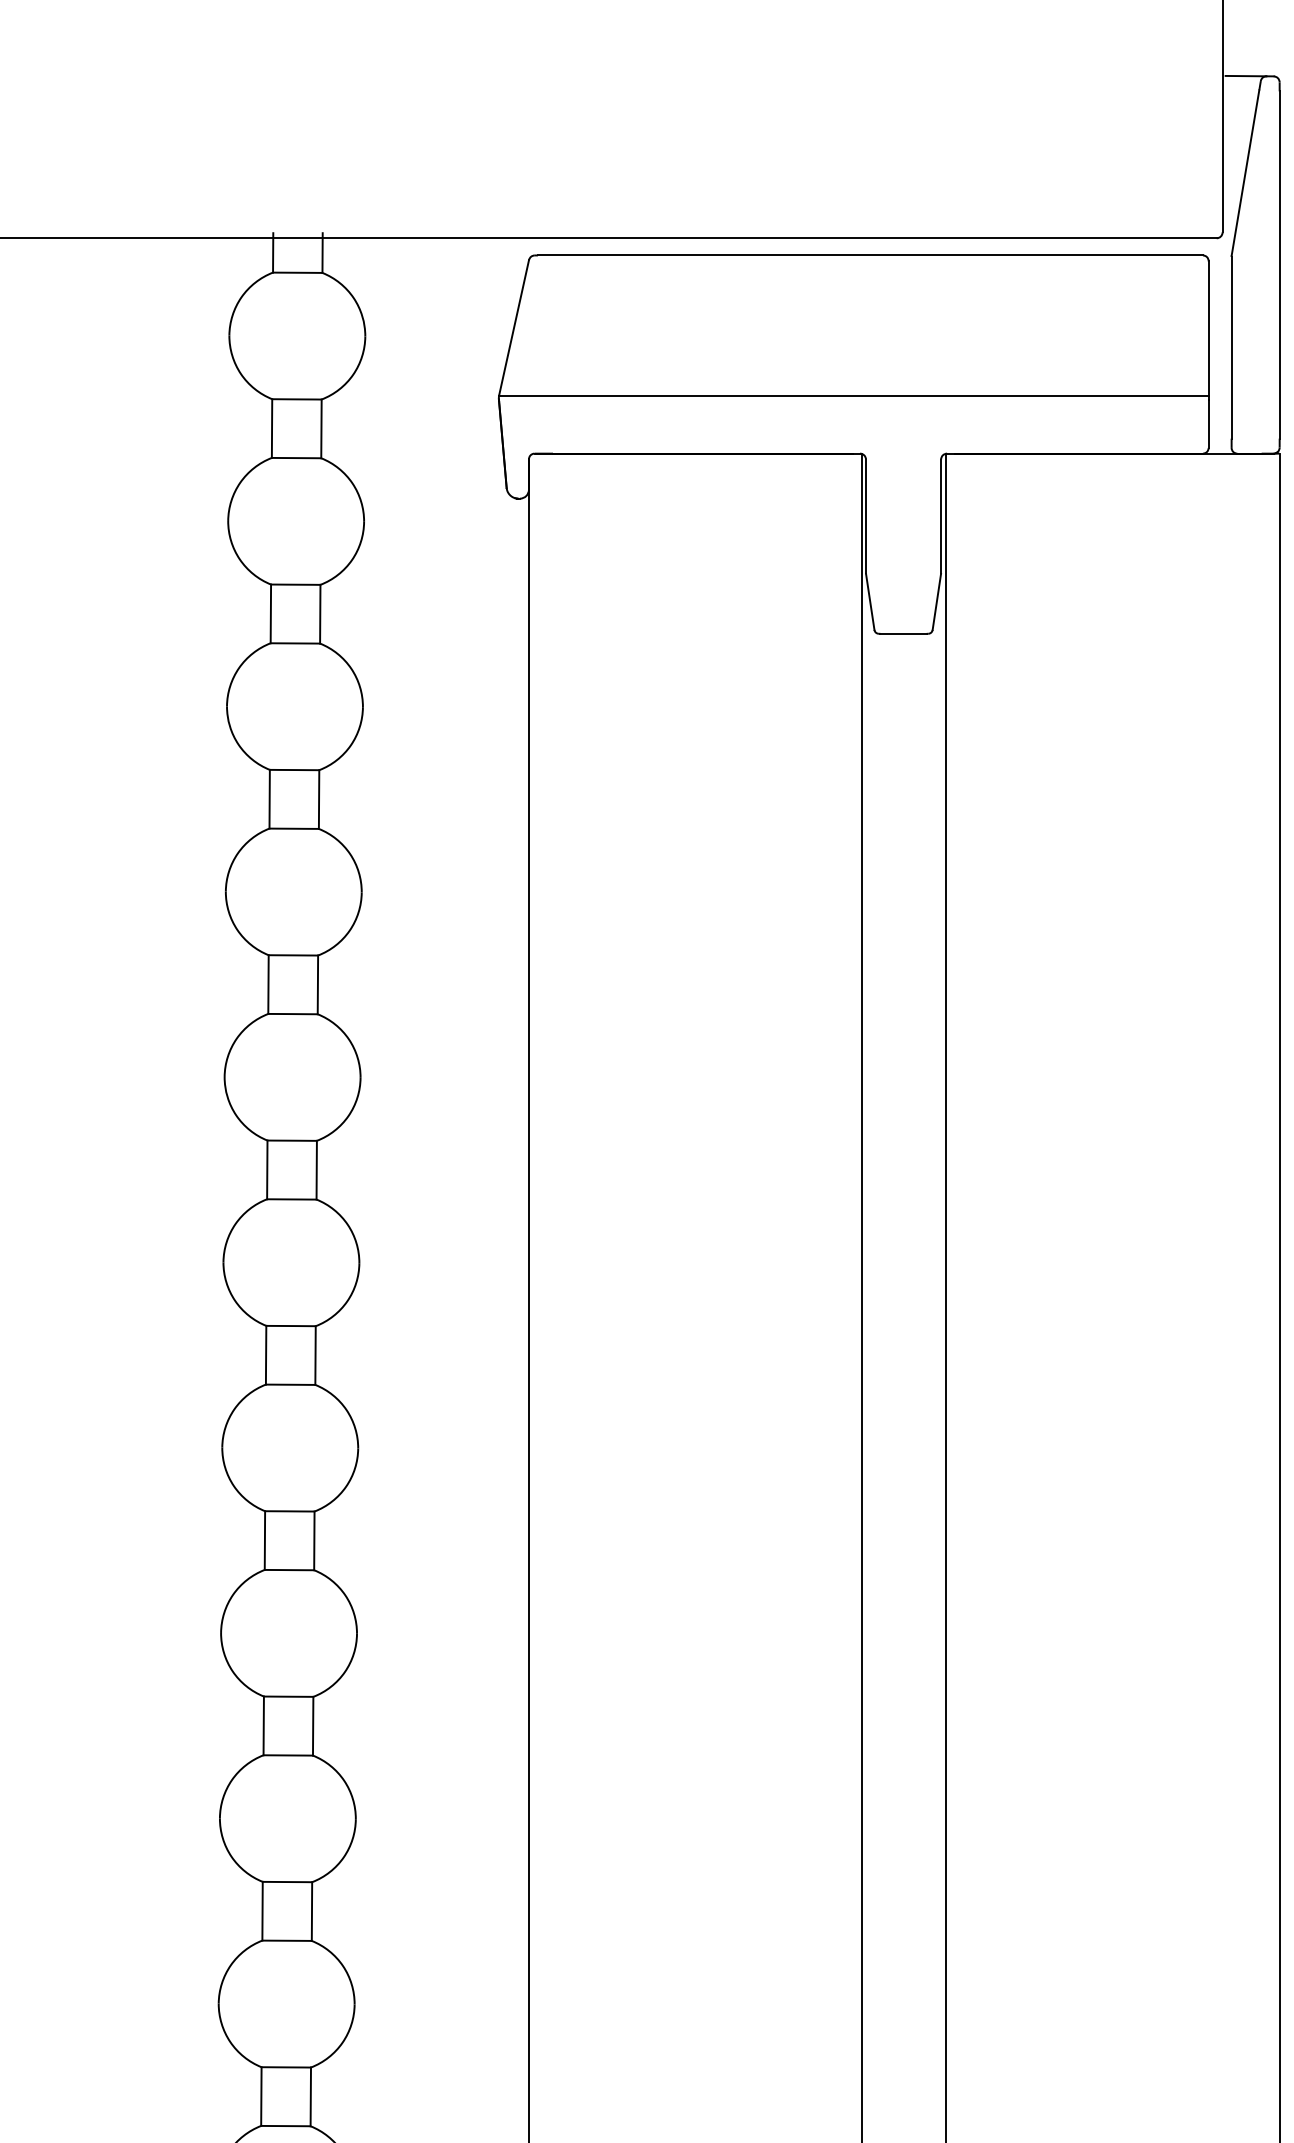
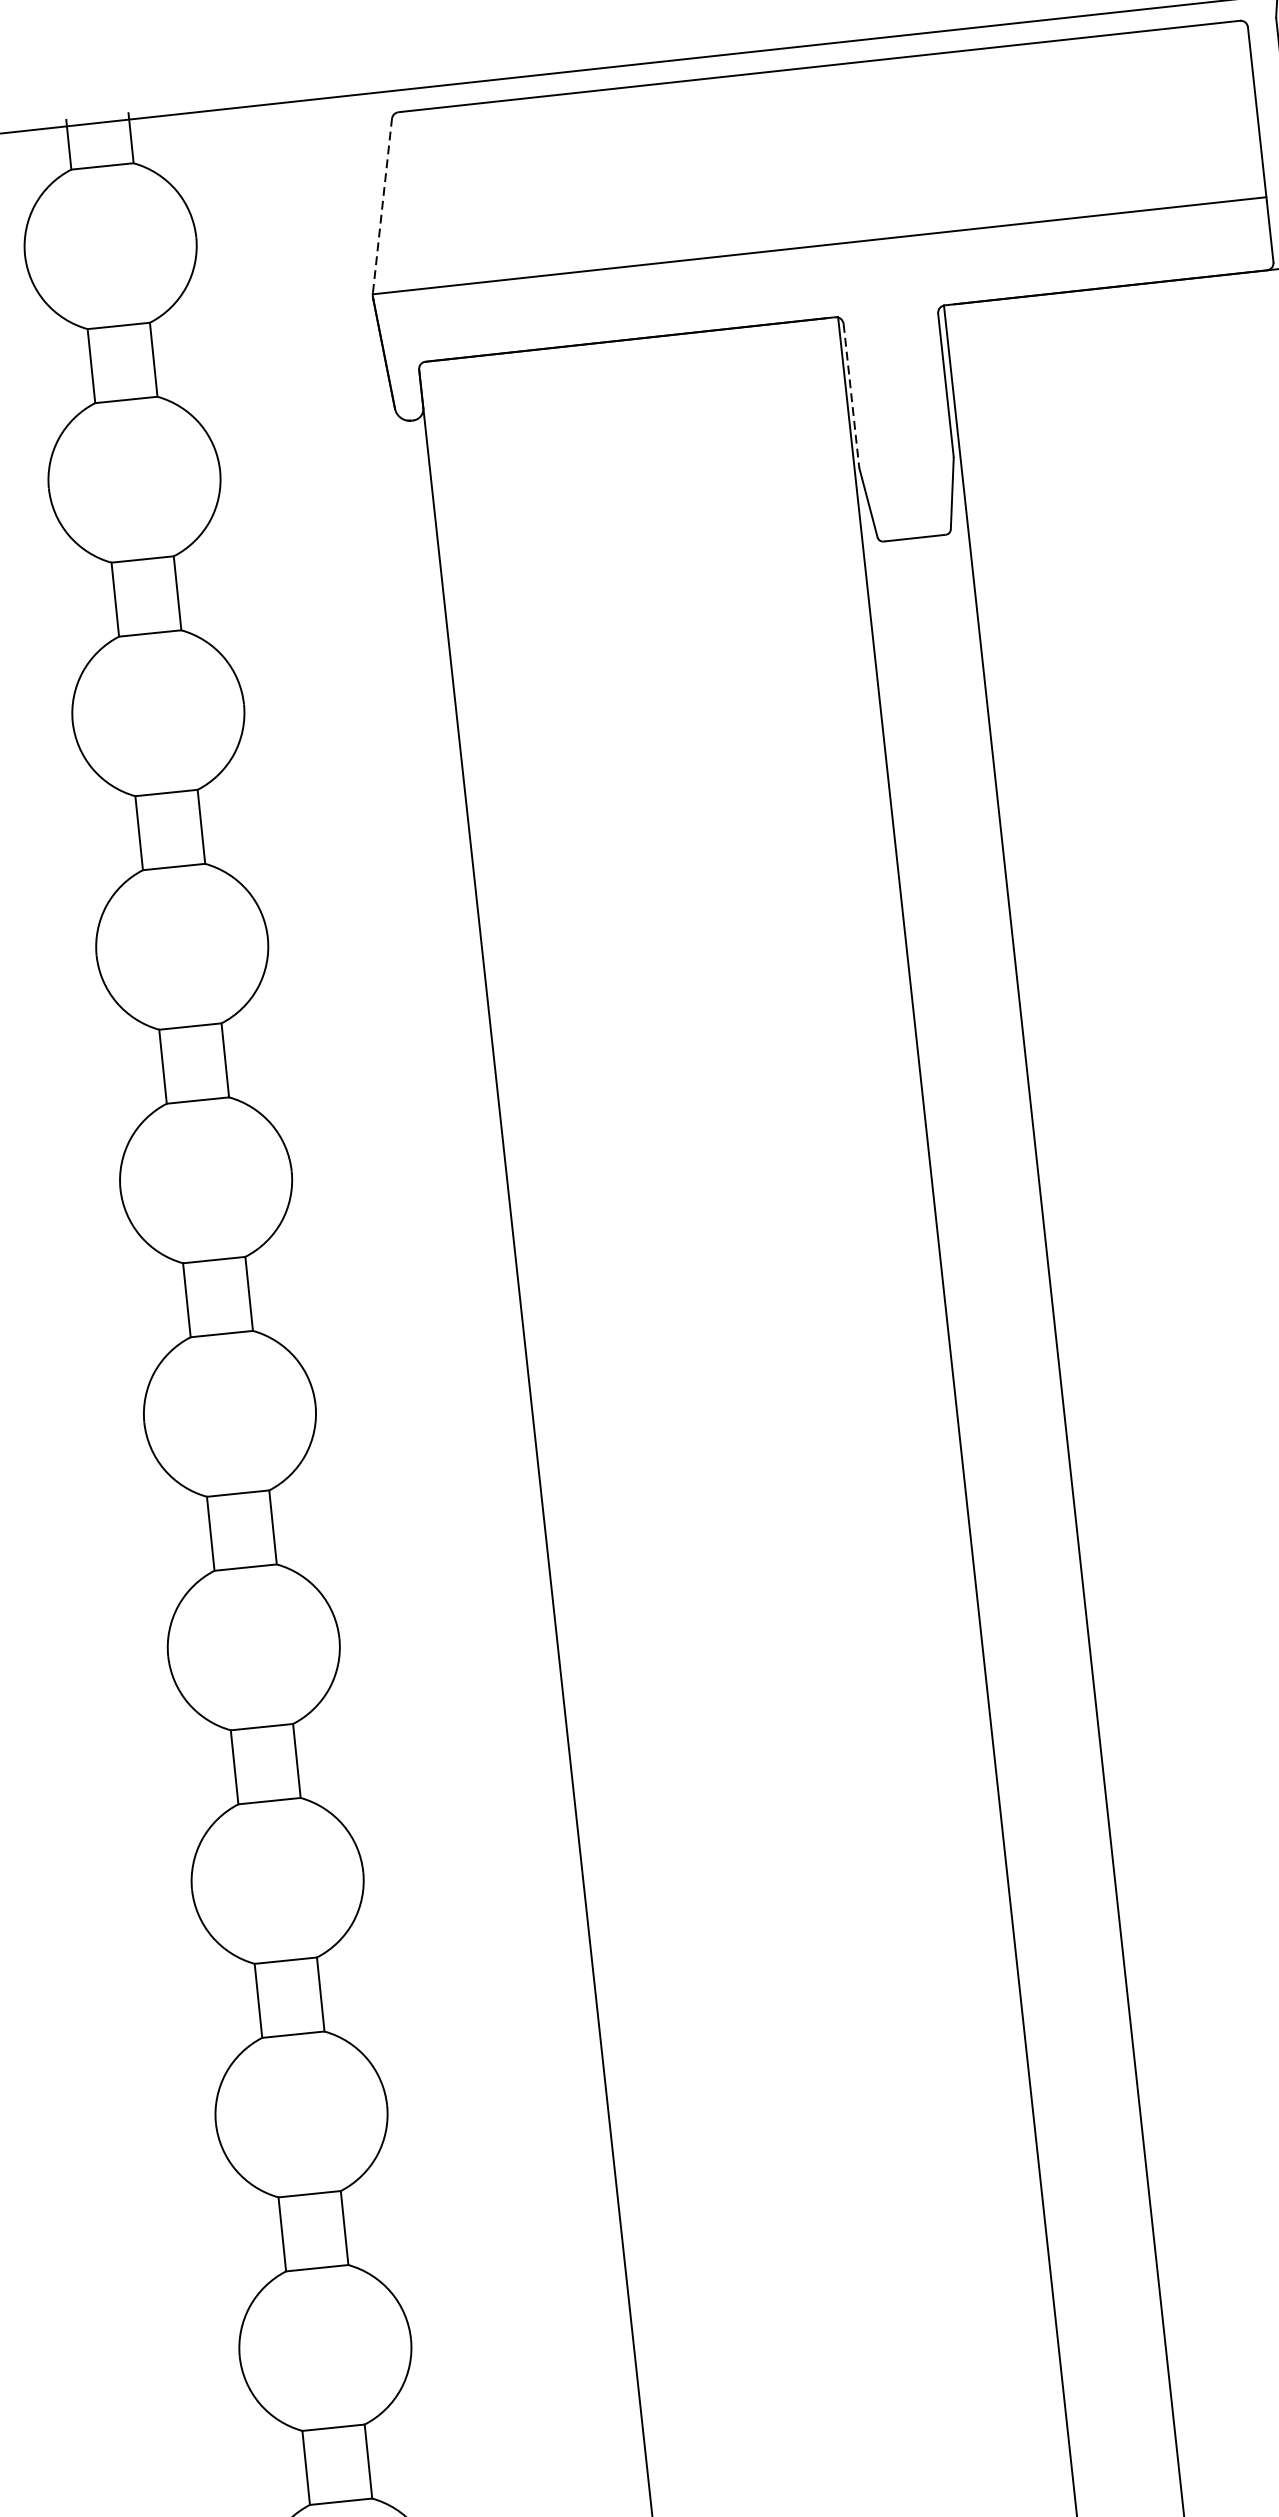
line: (514, 327) -> (382, 205), solid -> dashed
line: (866, 516) -> (852, 395), solid -> dashed

